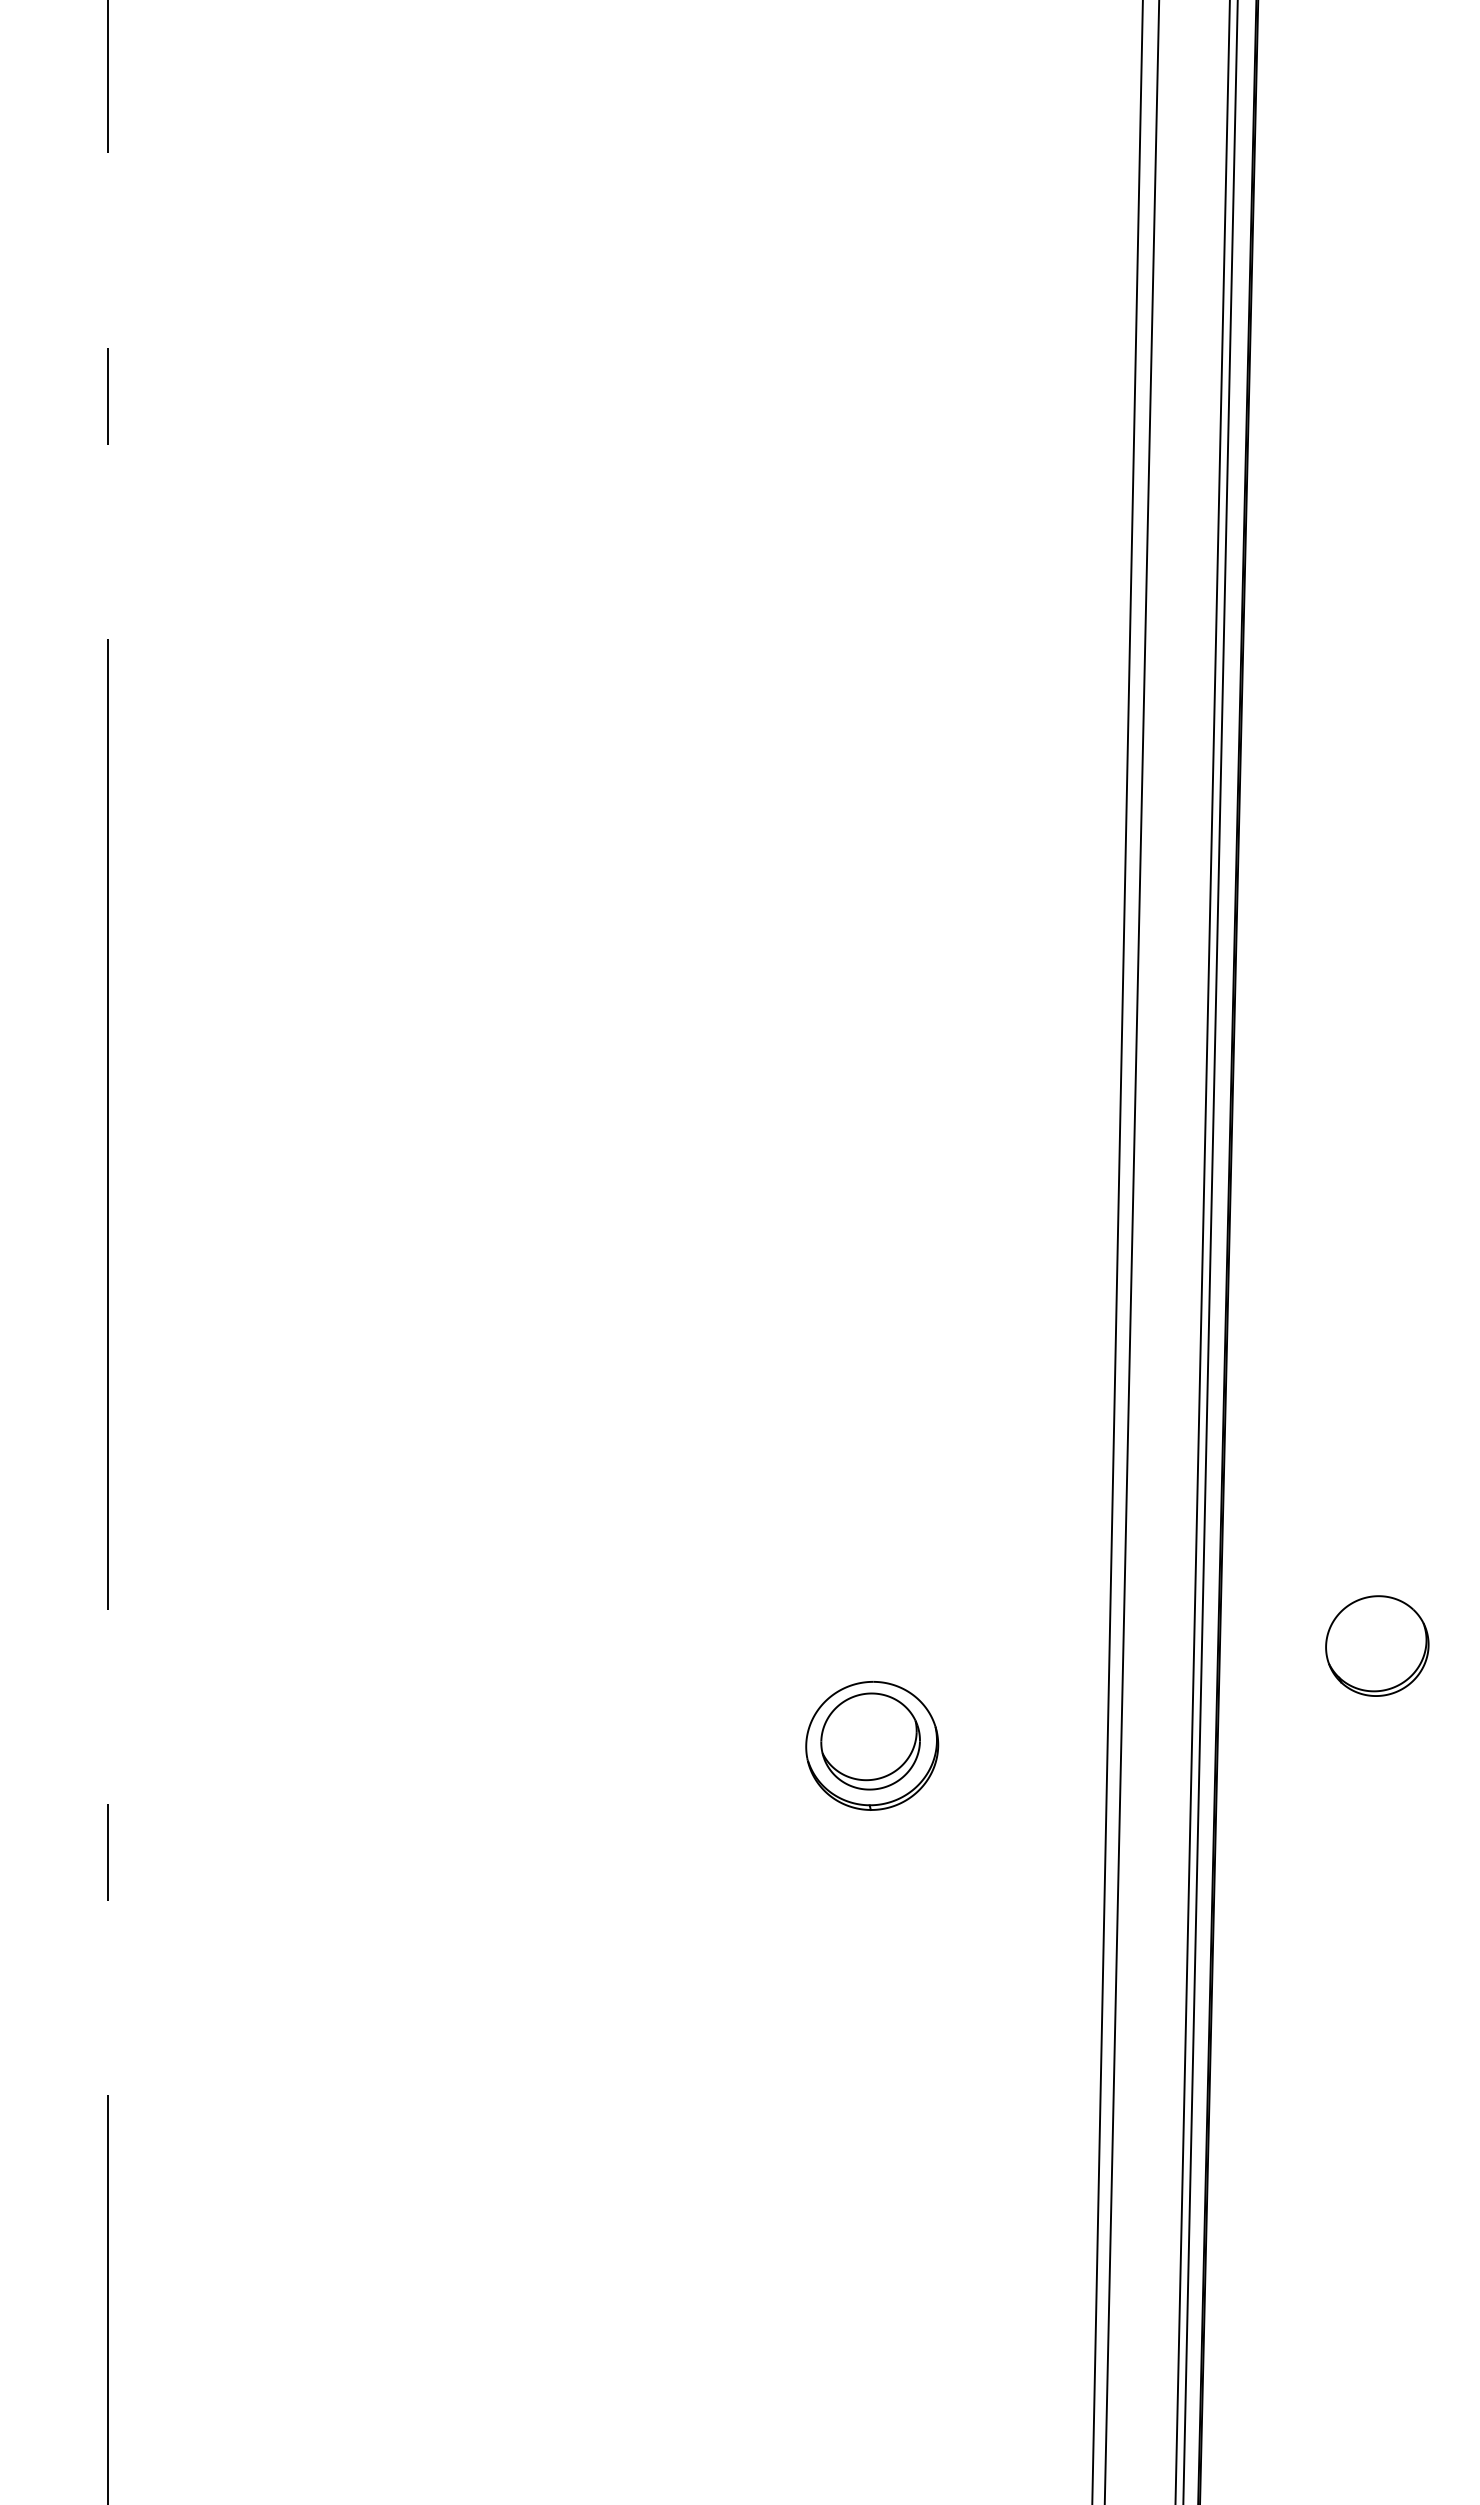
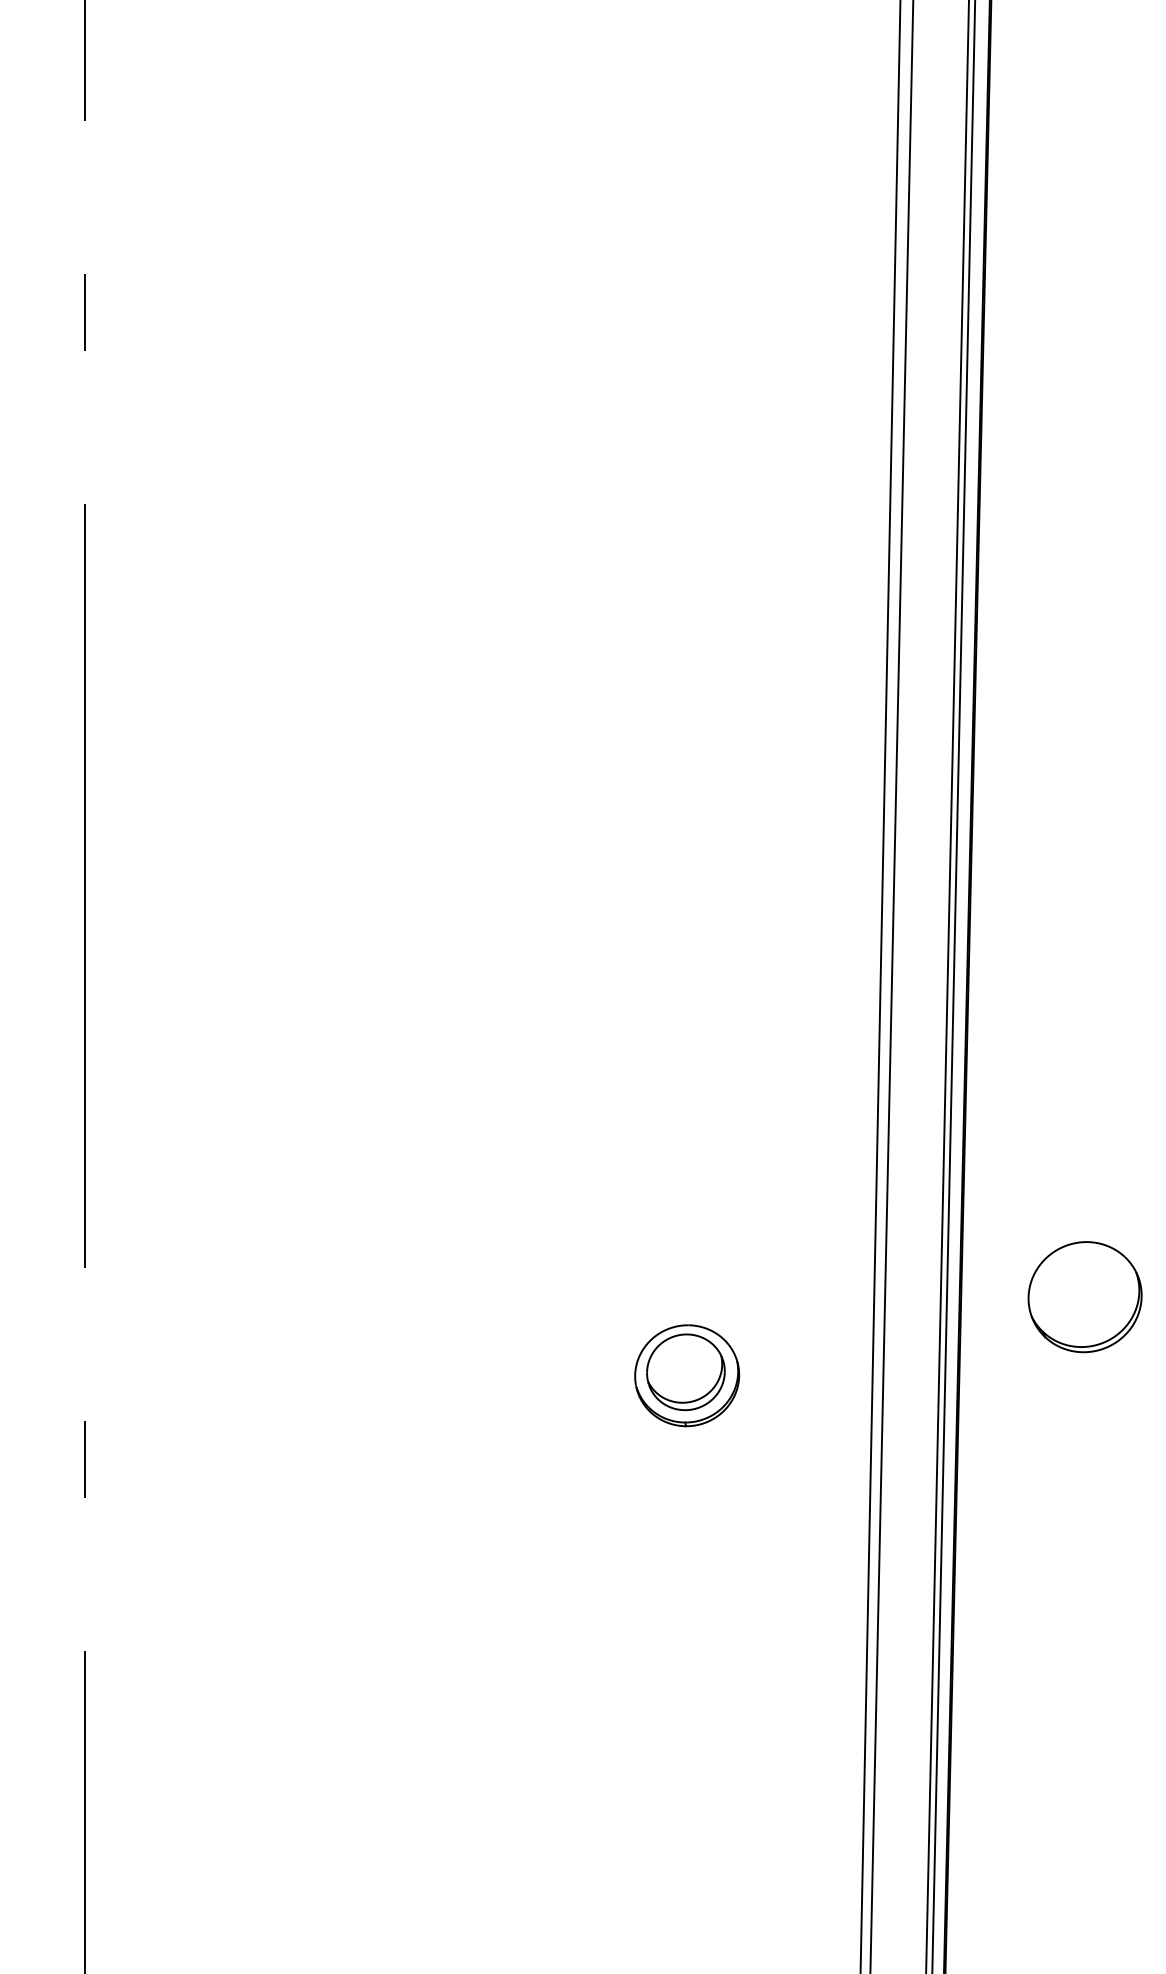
part: (1377, 1645) -> (1085, 1296), size x1.4

